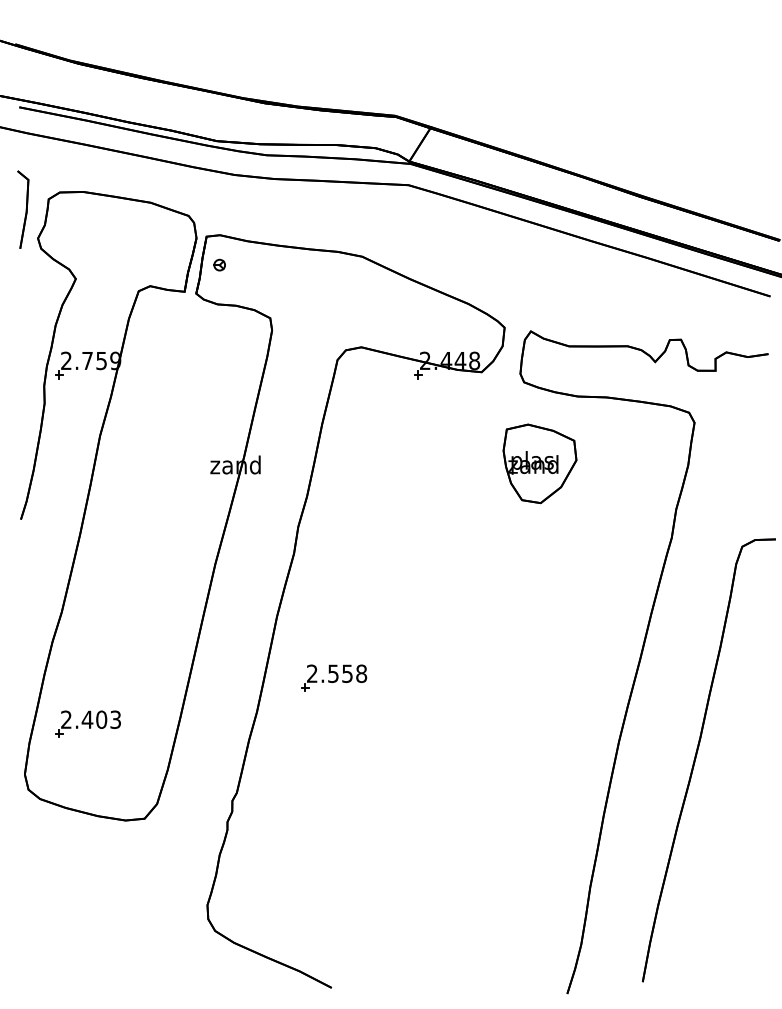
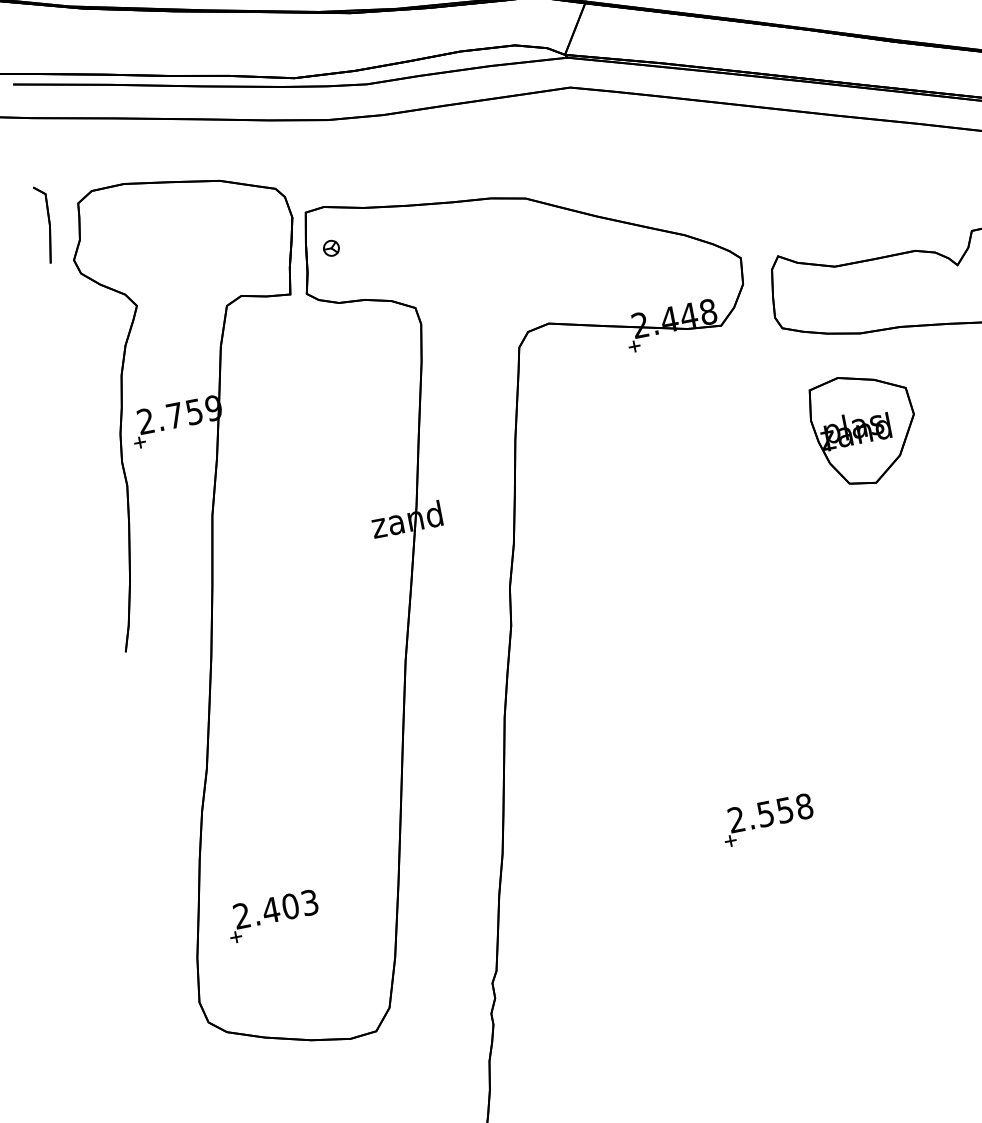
part: (23, 209) -> (46, 224), size x0.71
part: (539, 463) -> (863, 428), moved
part: (334, 677) -> (768, 818), moved

